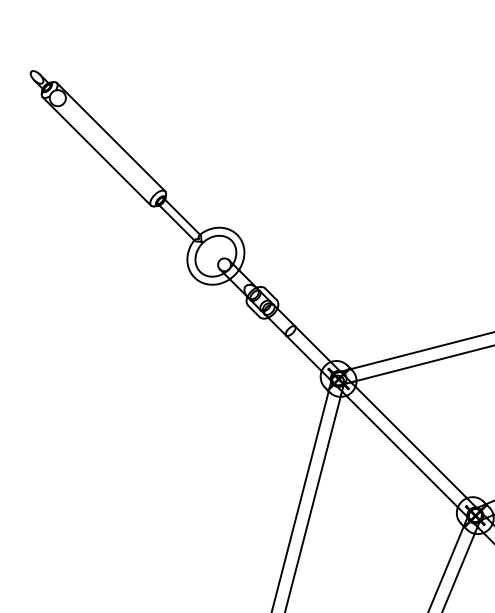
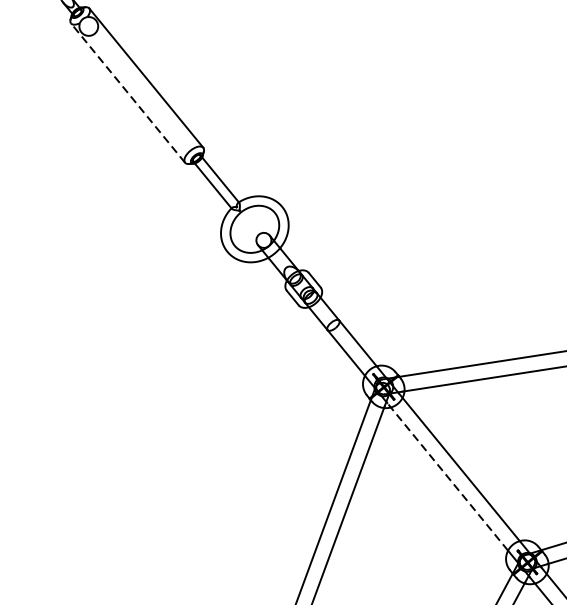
line: (96, 151) -> (127, 93), solid -> dashed
line: (400, 449) -> (447, 476), solid -> dashed

